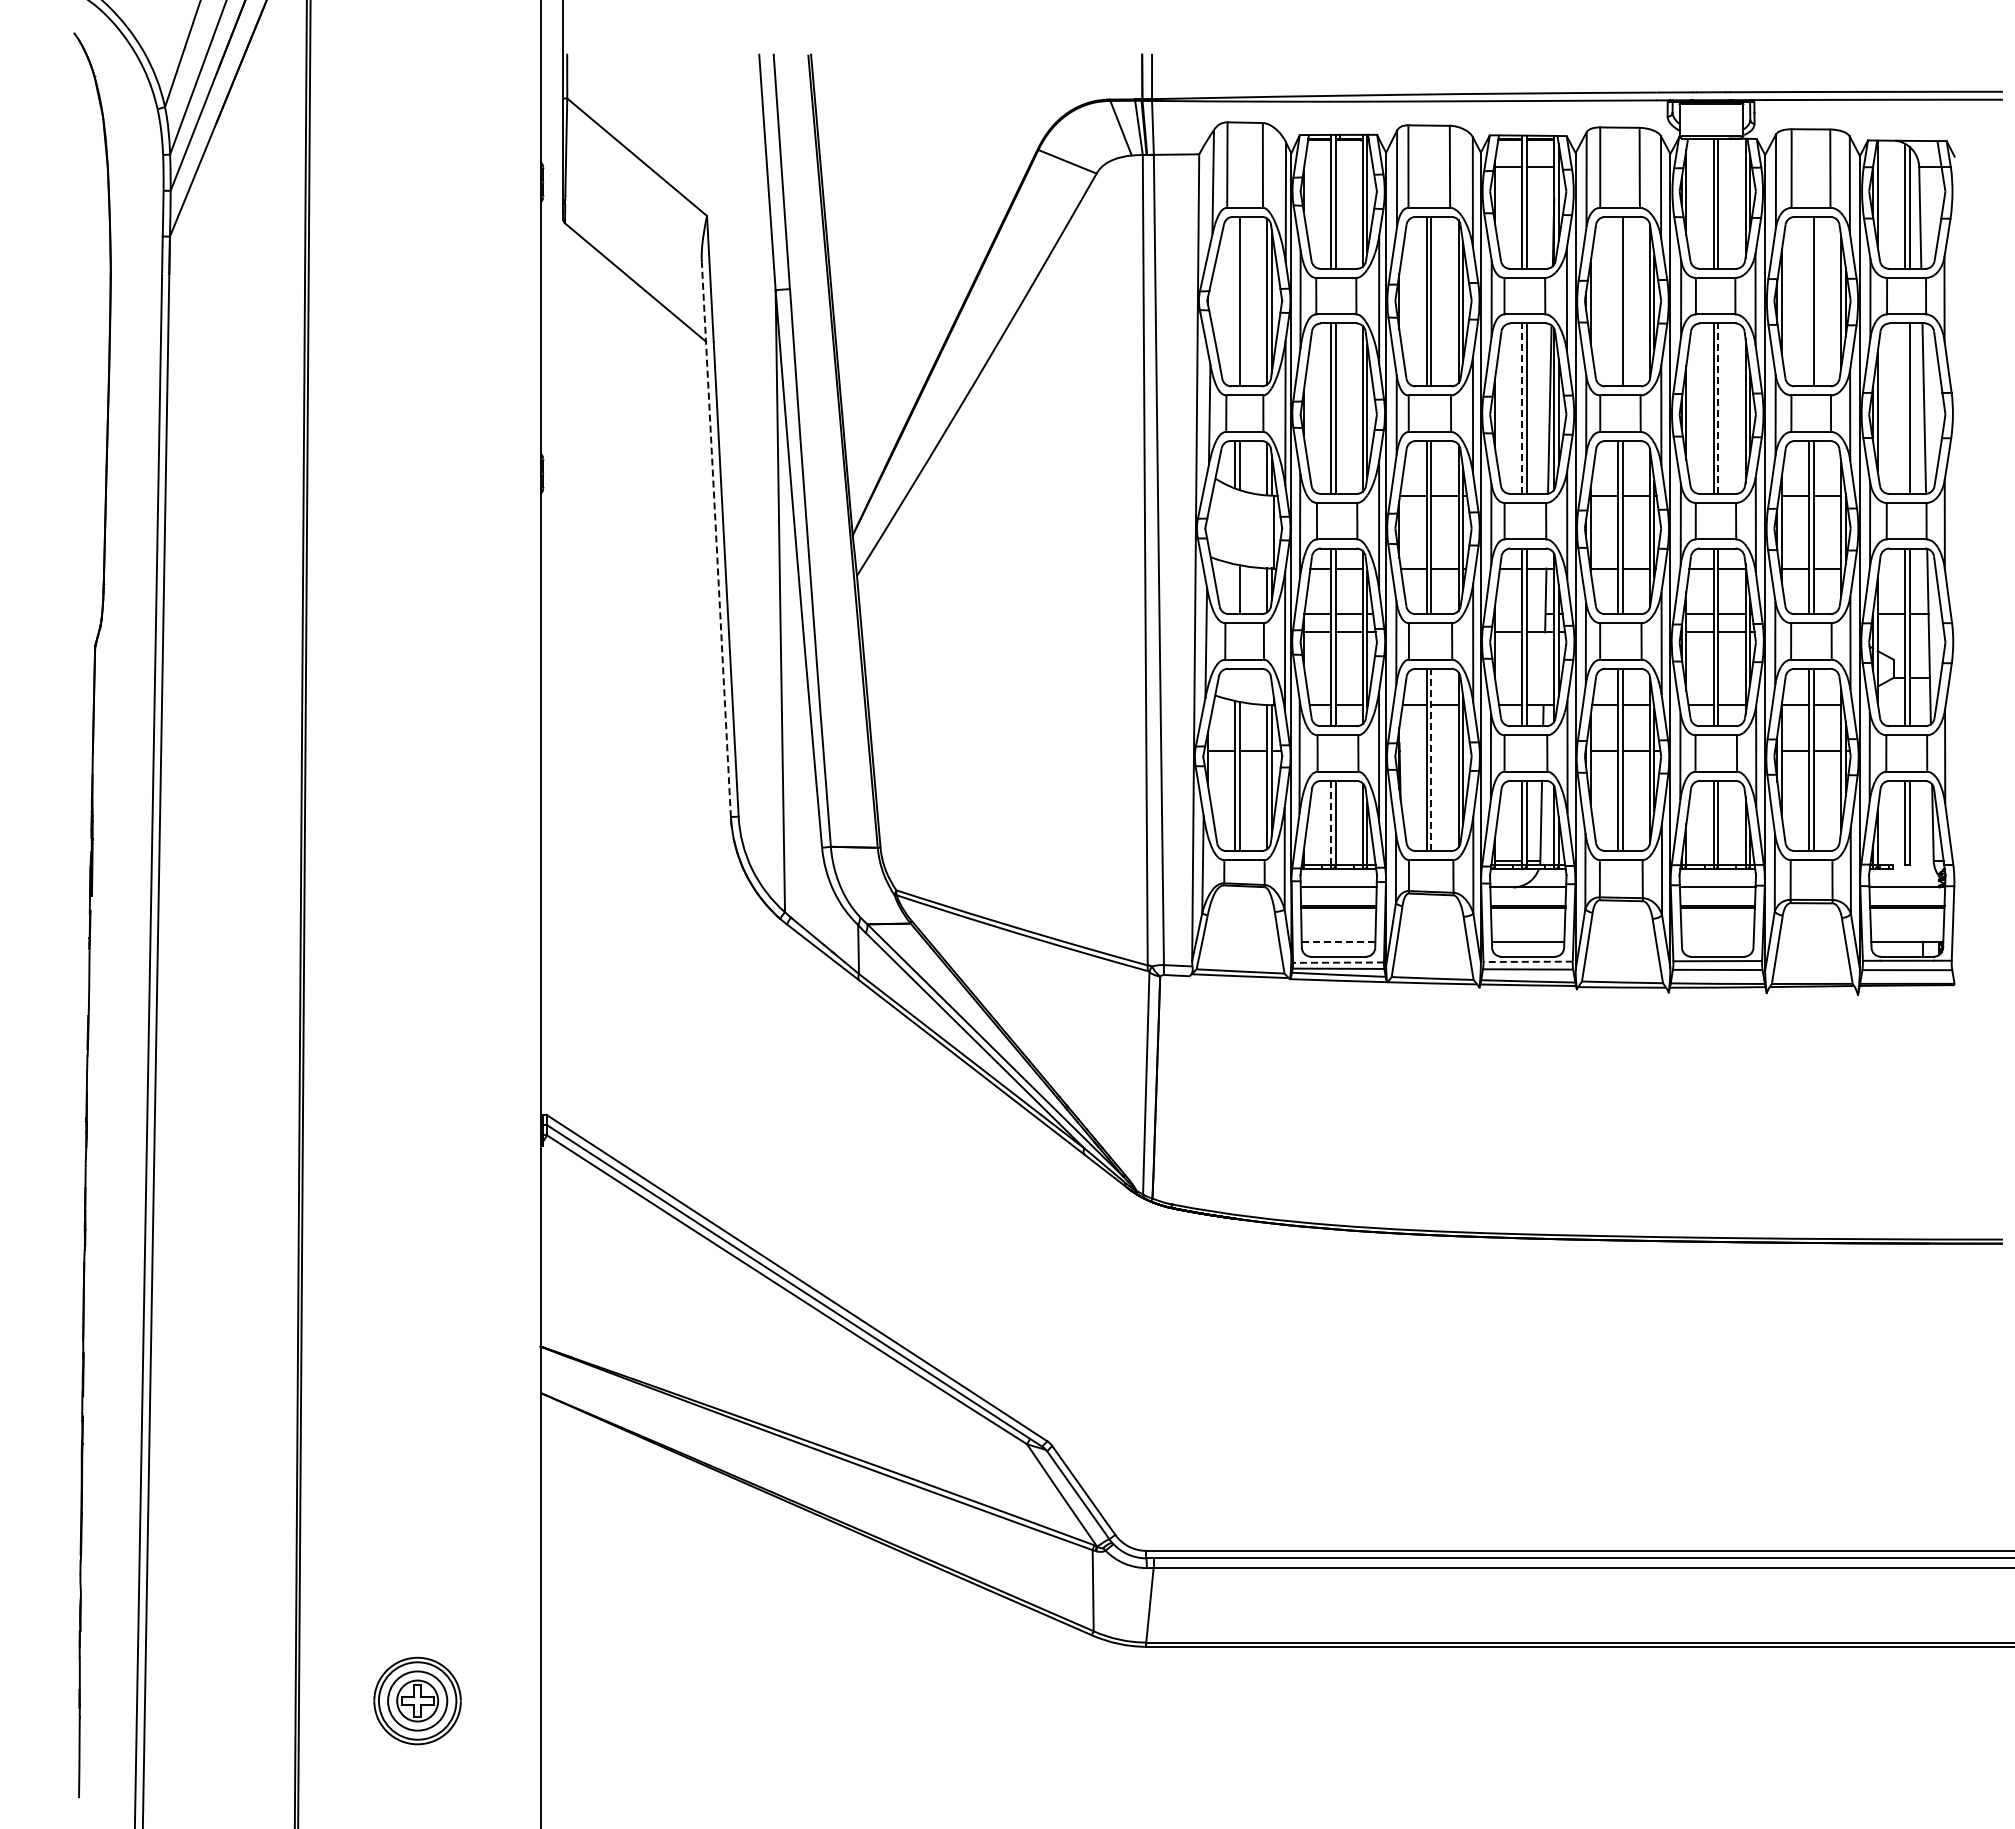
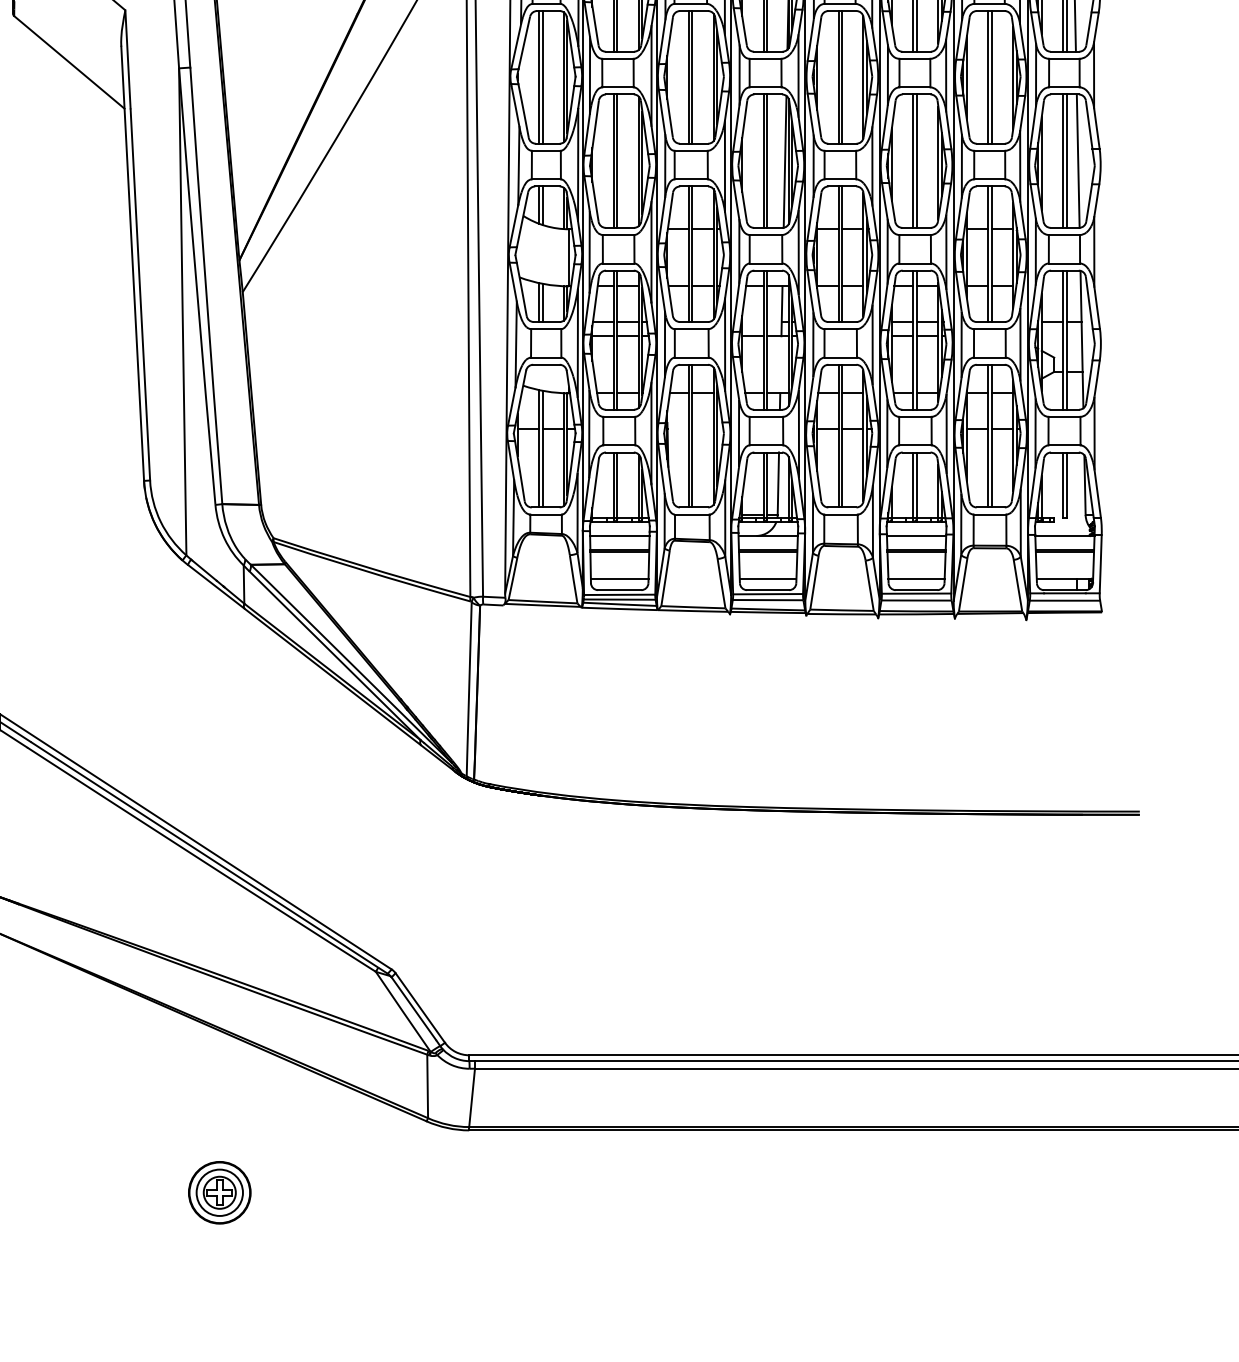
line: (1235, 301) -> (539, 77), added
line: (1618, 301) -> (838, 77), added
line: (1809, 301) -> (988, 77), added
line: (1522, 408) -> (763, 161), dashed -> solid
line: (1718, 408) -> (917, 161), dashed -> solid
line: (1905, 408) -> (1063, 161), added
line: (716, 539) -> (132, 263), dashed -> solid
line: (1235, 588) -> (539, 301), added
line: (1431, 759) -> (692, 435), dashed -> solid
line: (1331, 822) -> (614, 485), dashed -> solid
line: (1338, 942) -> (619, 579), dashed -> solid
line: (1717, 942) -> (916, 579), added
line: (1528, 961) -> (768, 593), dashed -> solid
line: (1337, 962) -> (618, 594), dashed -> solid
part: (827, 1726) -> (219, 1192), added

